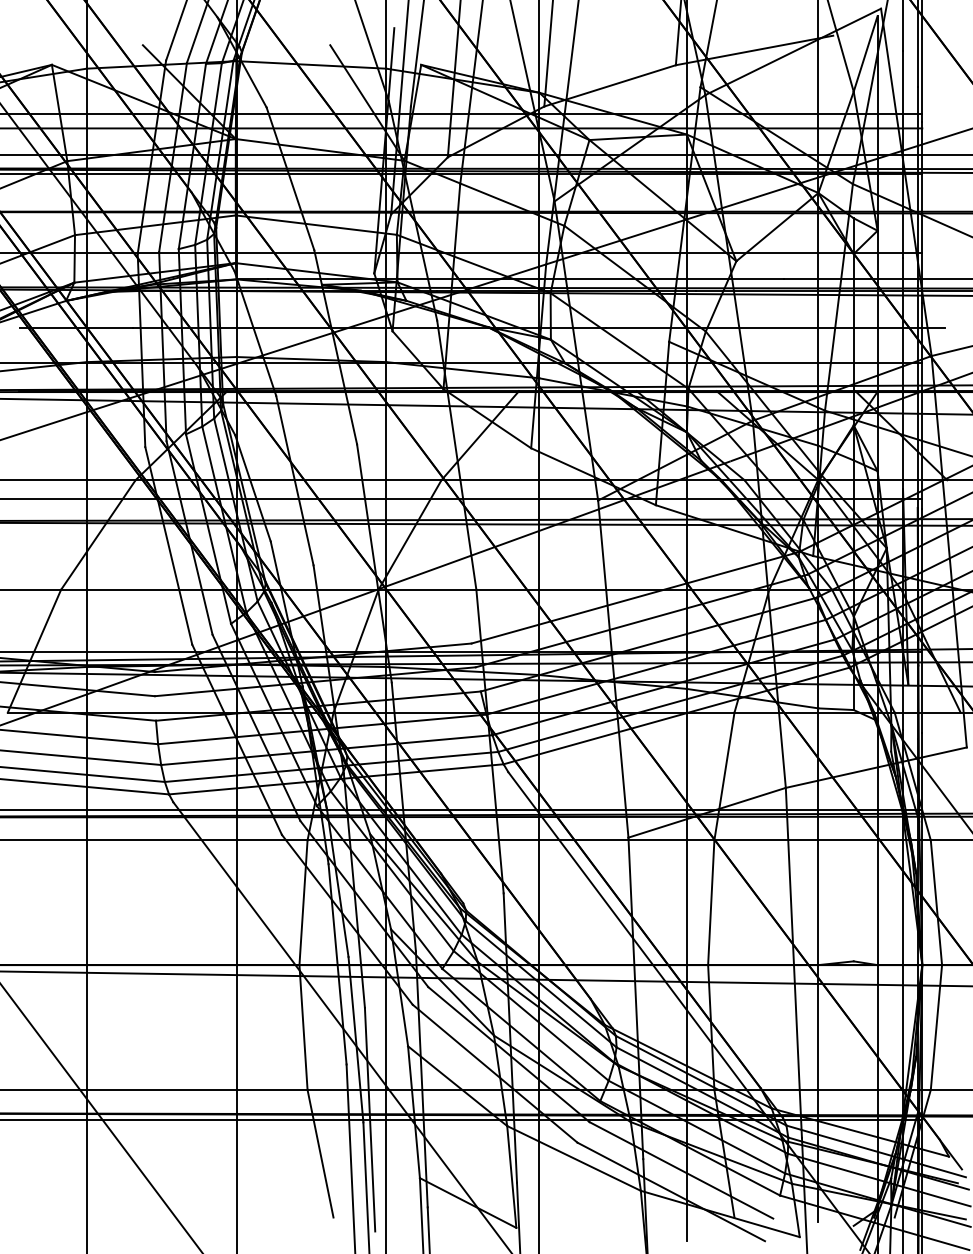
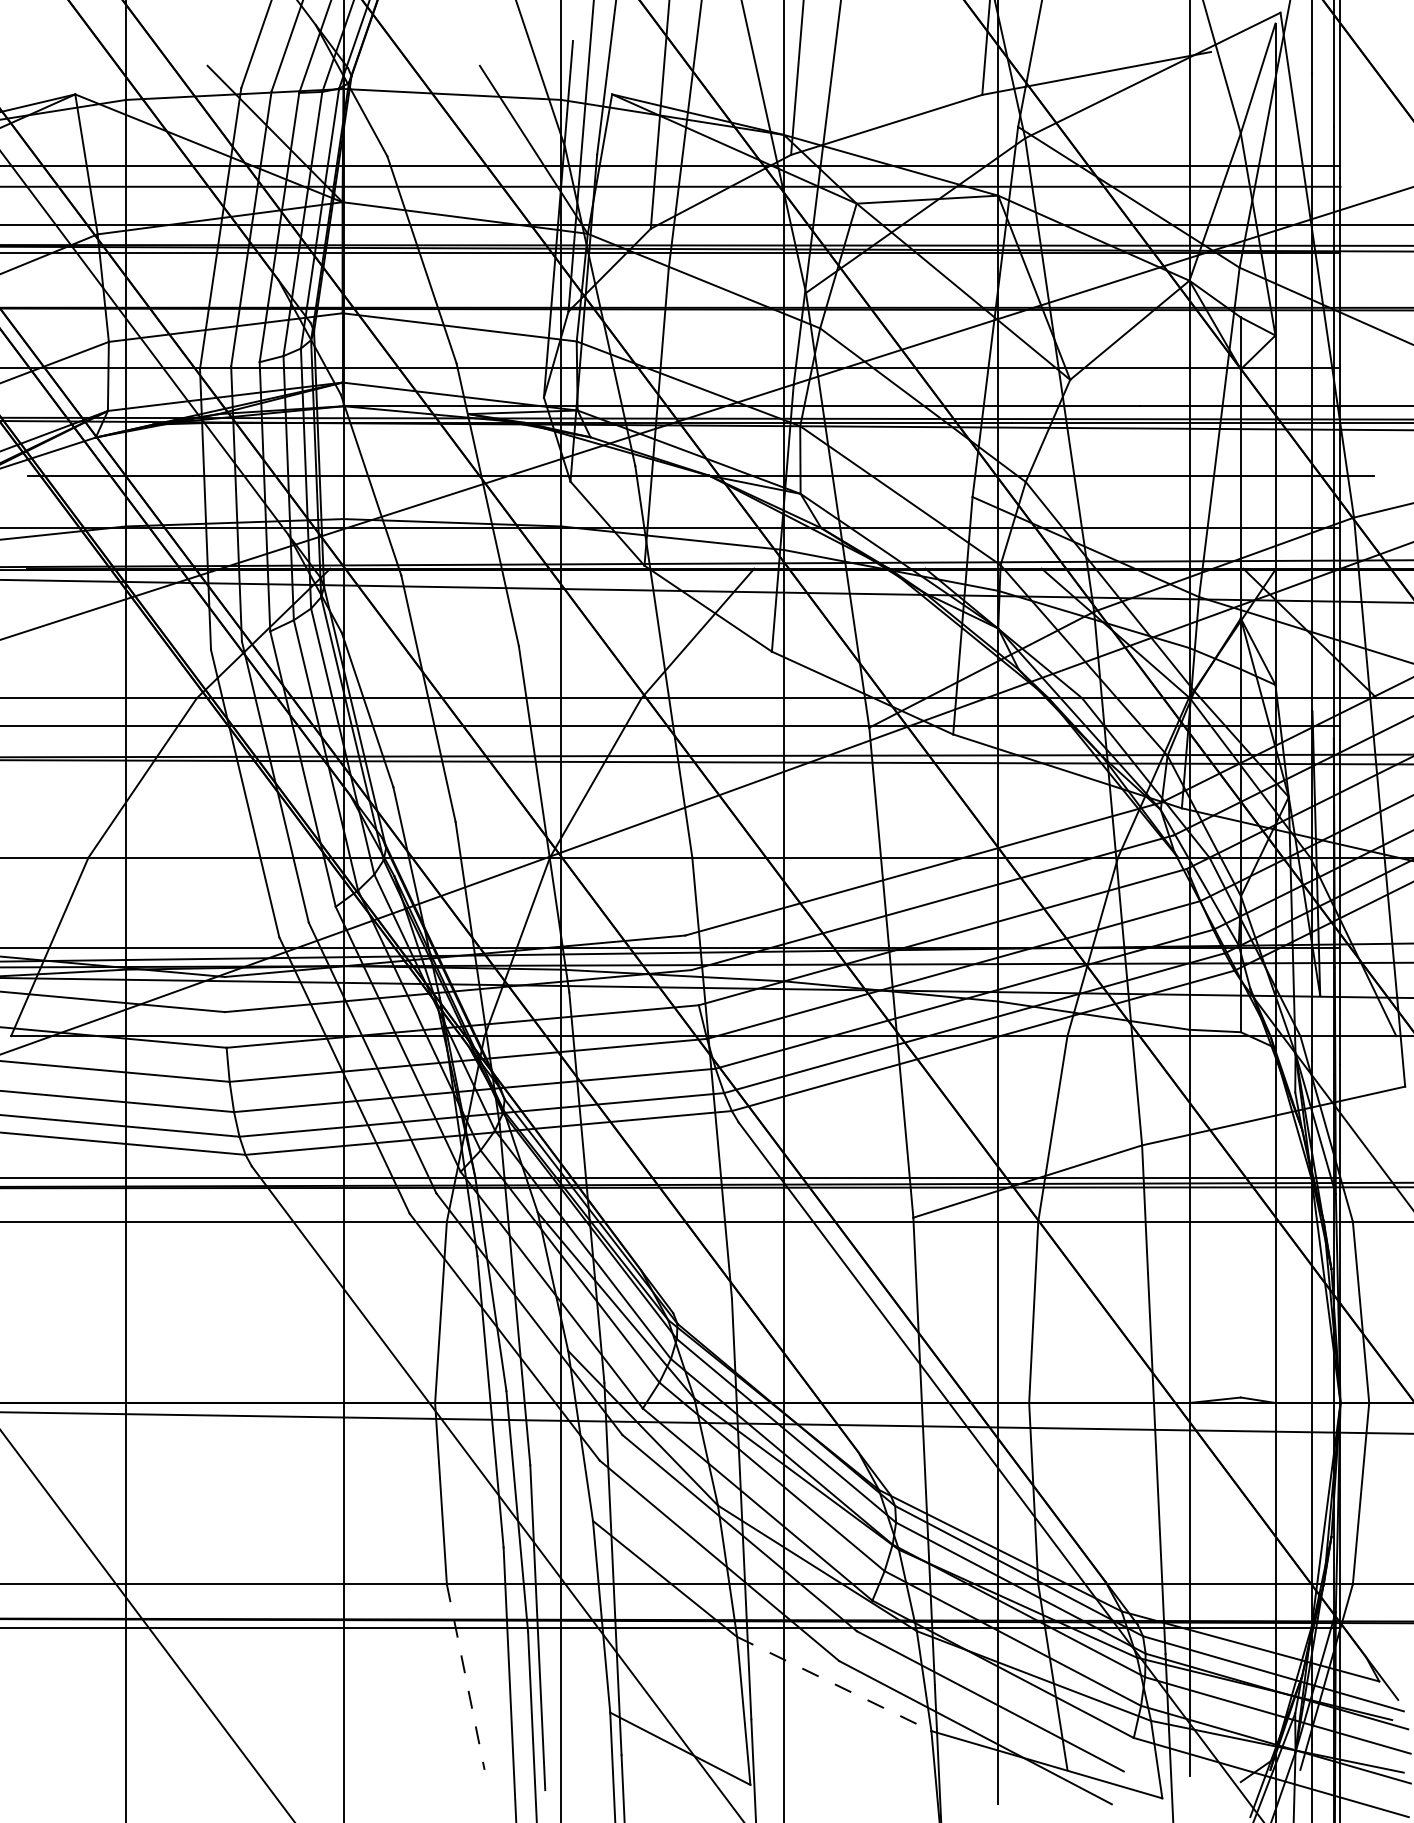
line: (320, 1154) -> (465, 1678), solid -> dashed
line: (574, 1158) -> (834, 1684), solid -> dashed

